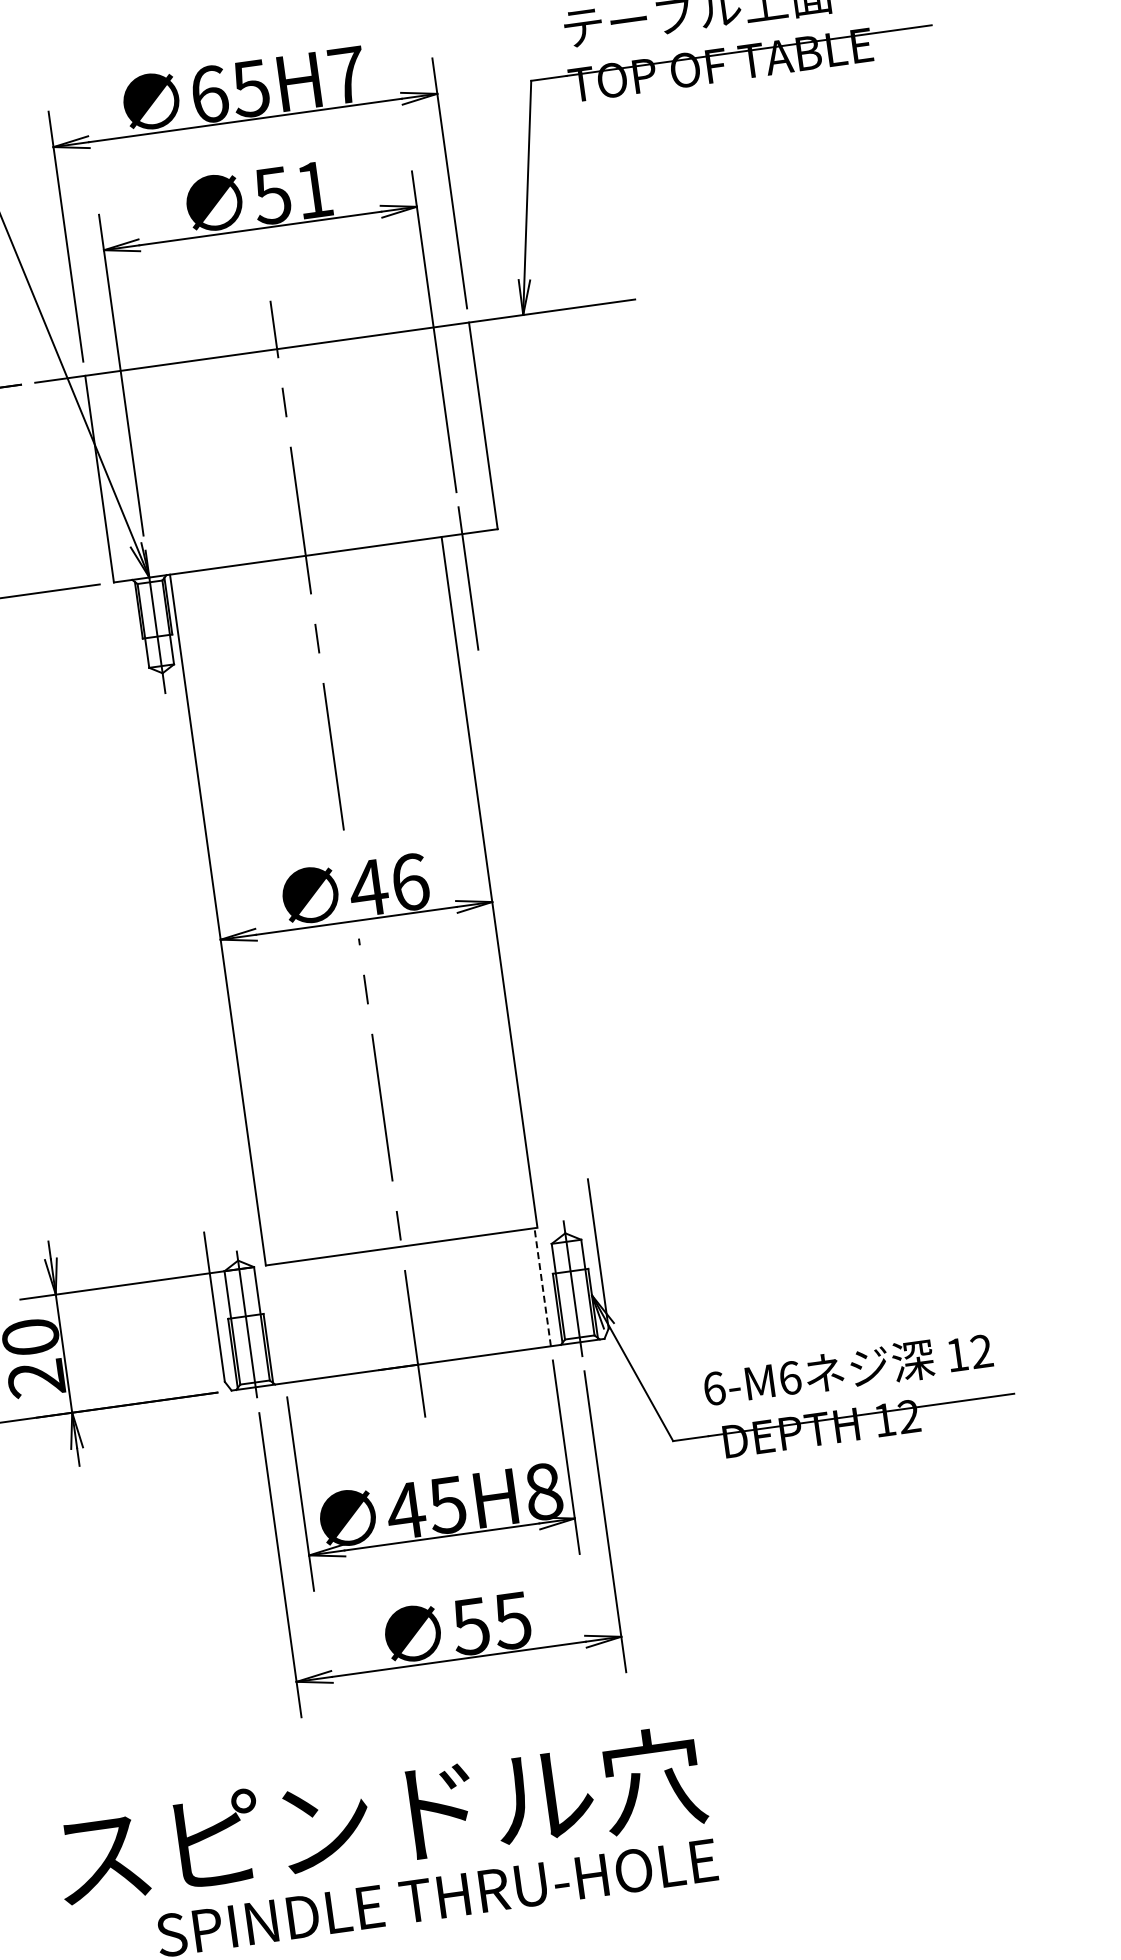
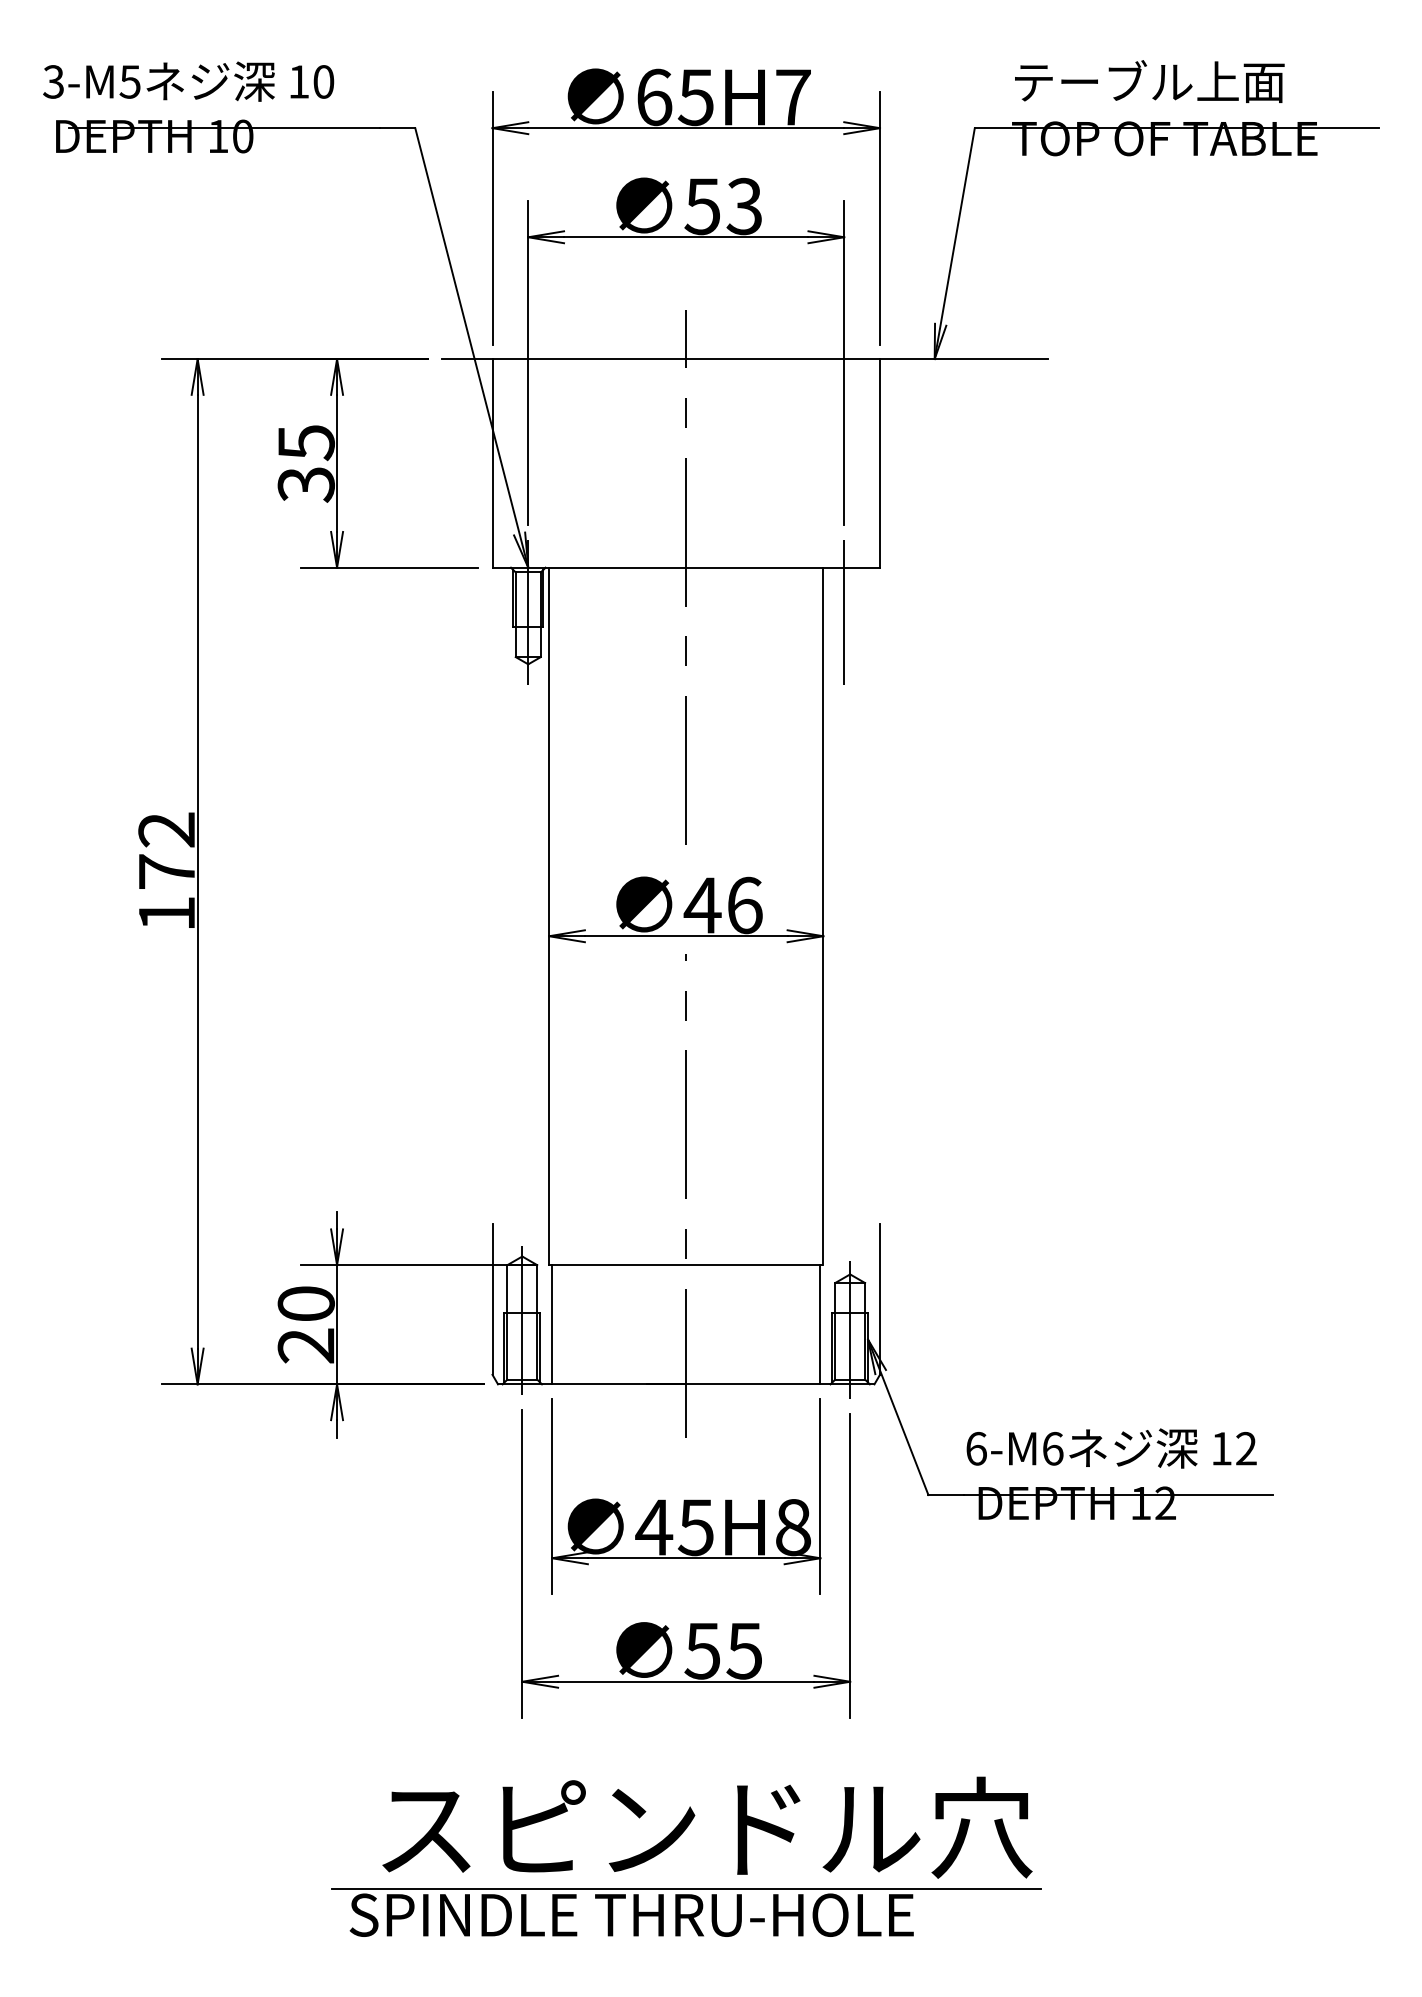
text: (312, 190) -> (743, 206), 51 -> 53
line: (542, 1286) -> (820, 1324), dashed -> solid
line: (277, 1323) -> (552, 1324), added
text: (381, 1817) -> (707, 1827), moved
line: (486, 1864) -> (685, 1888), added

